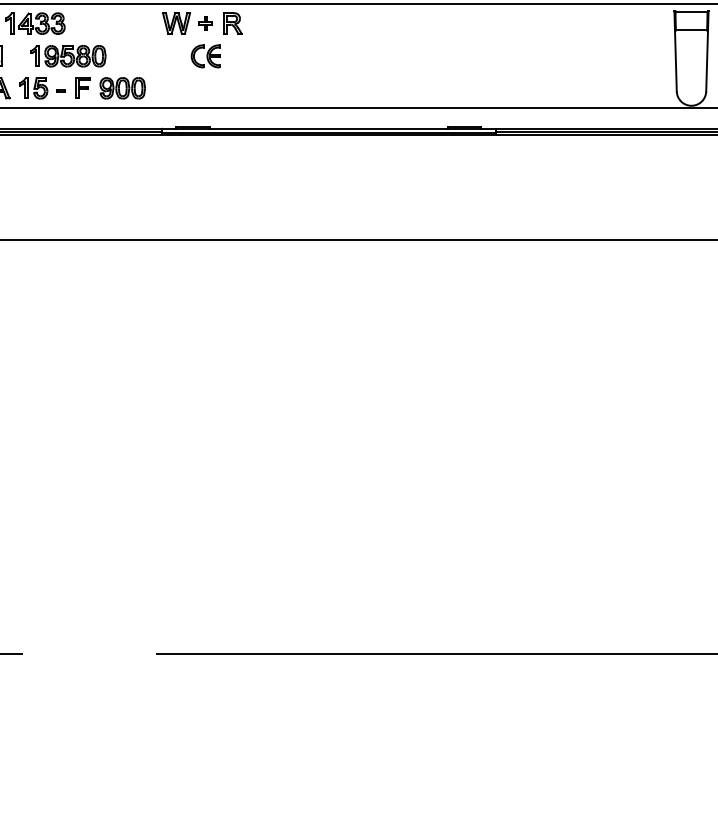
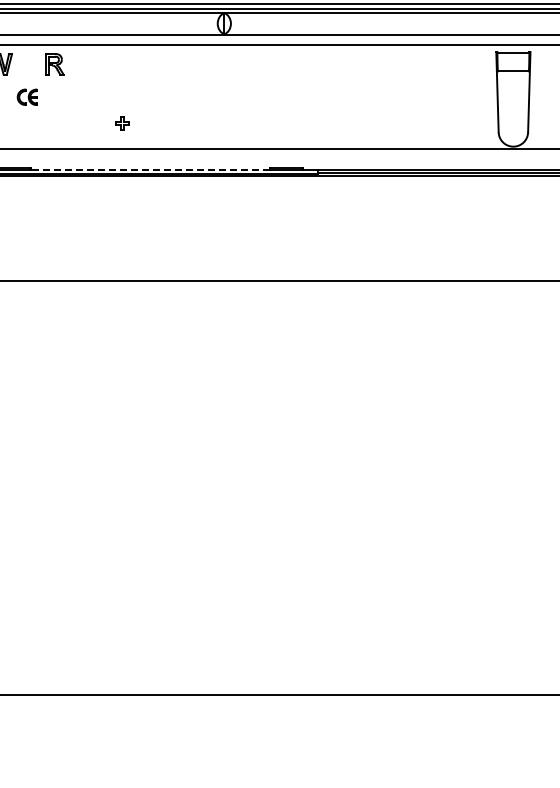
part: (205, 23) -> (122, 123), moved
part: (205, 56) -> (27, 97), size x0.7
line: (328, 128) -> (150, 169), solid -> dashed

